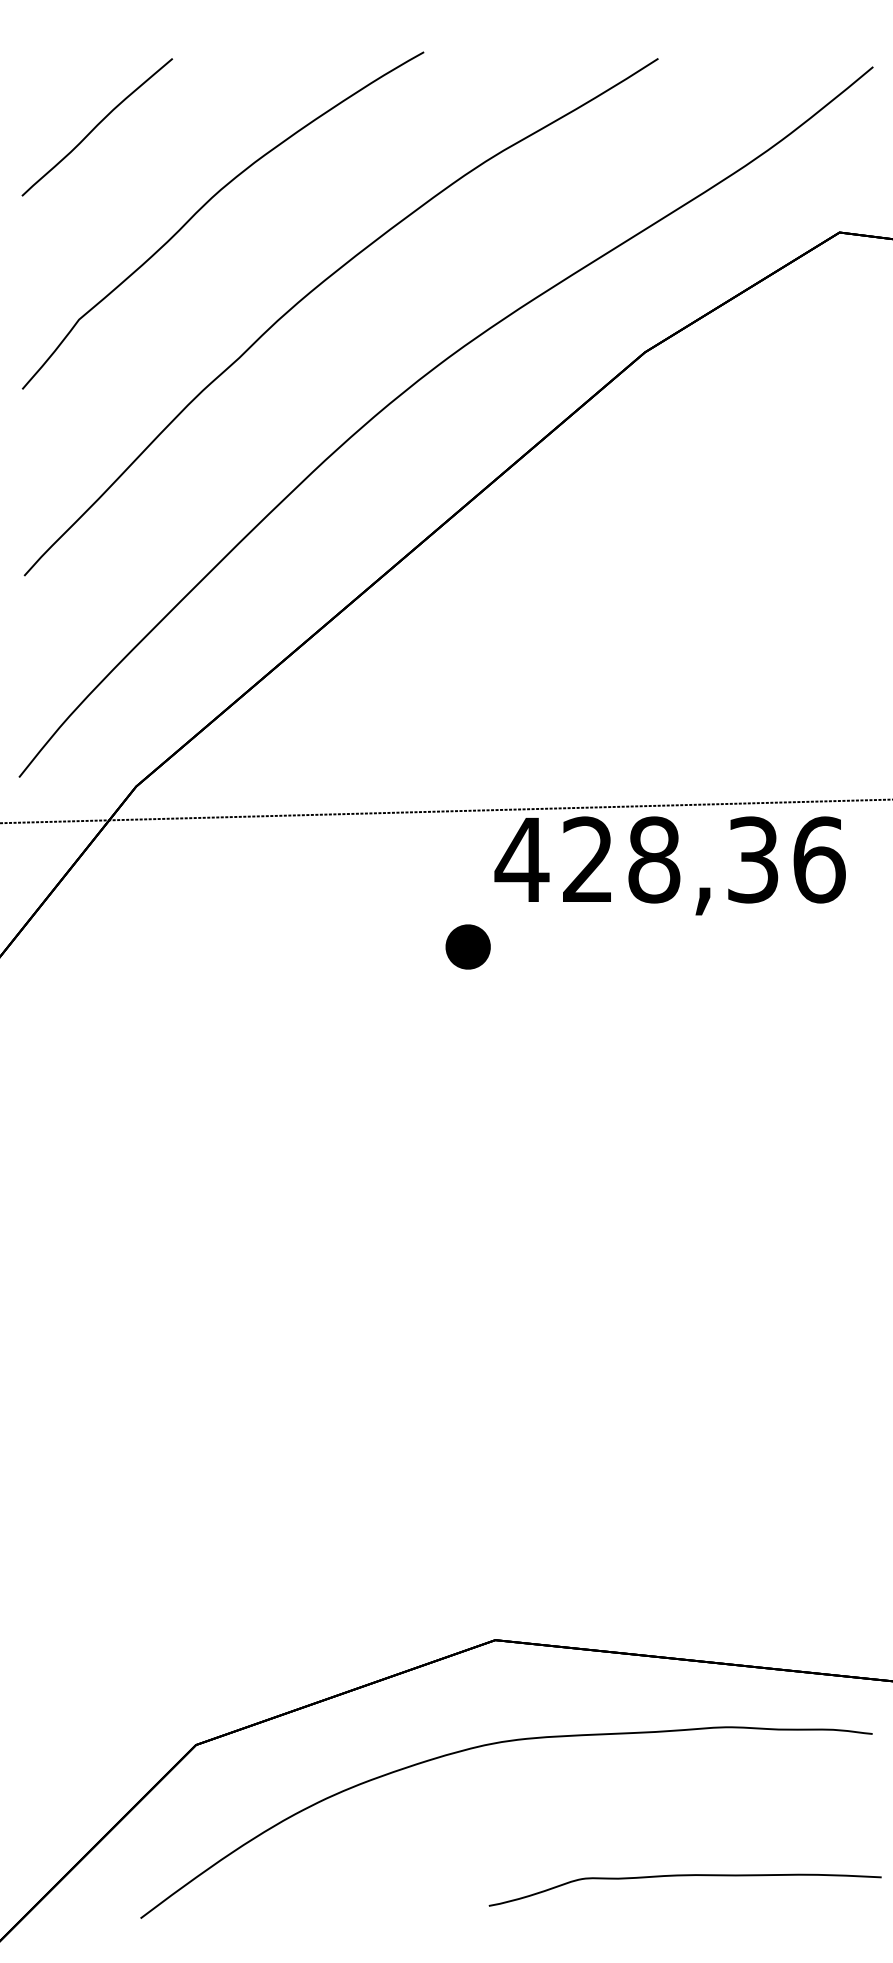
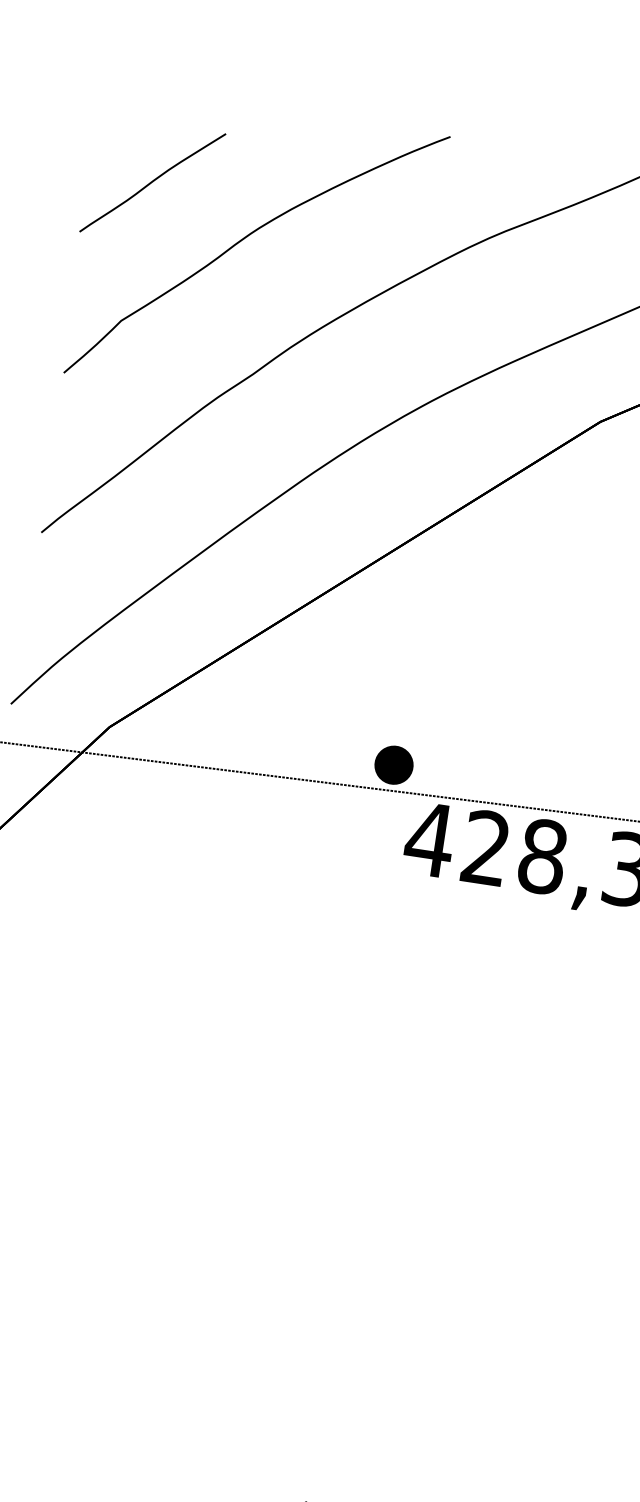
part: (96, 127) -> (152, 182), moved
part: (467, 946) -> (393, 764), moved

